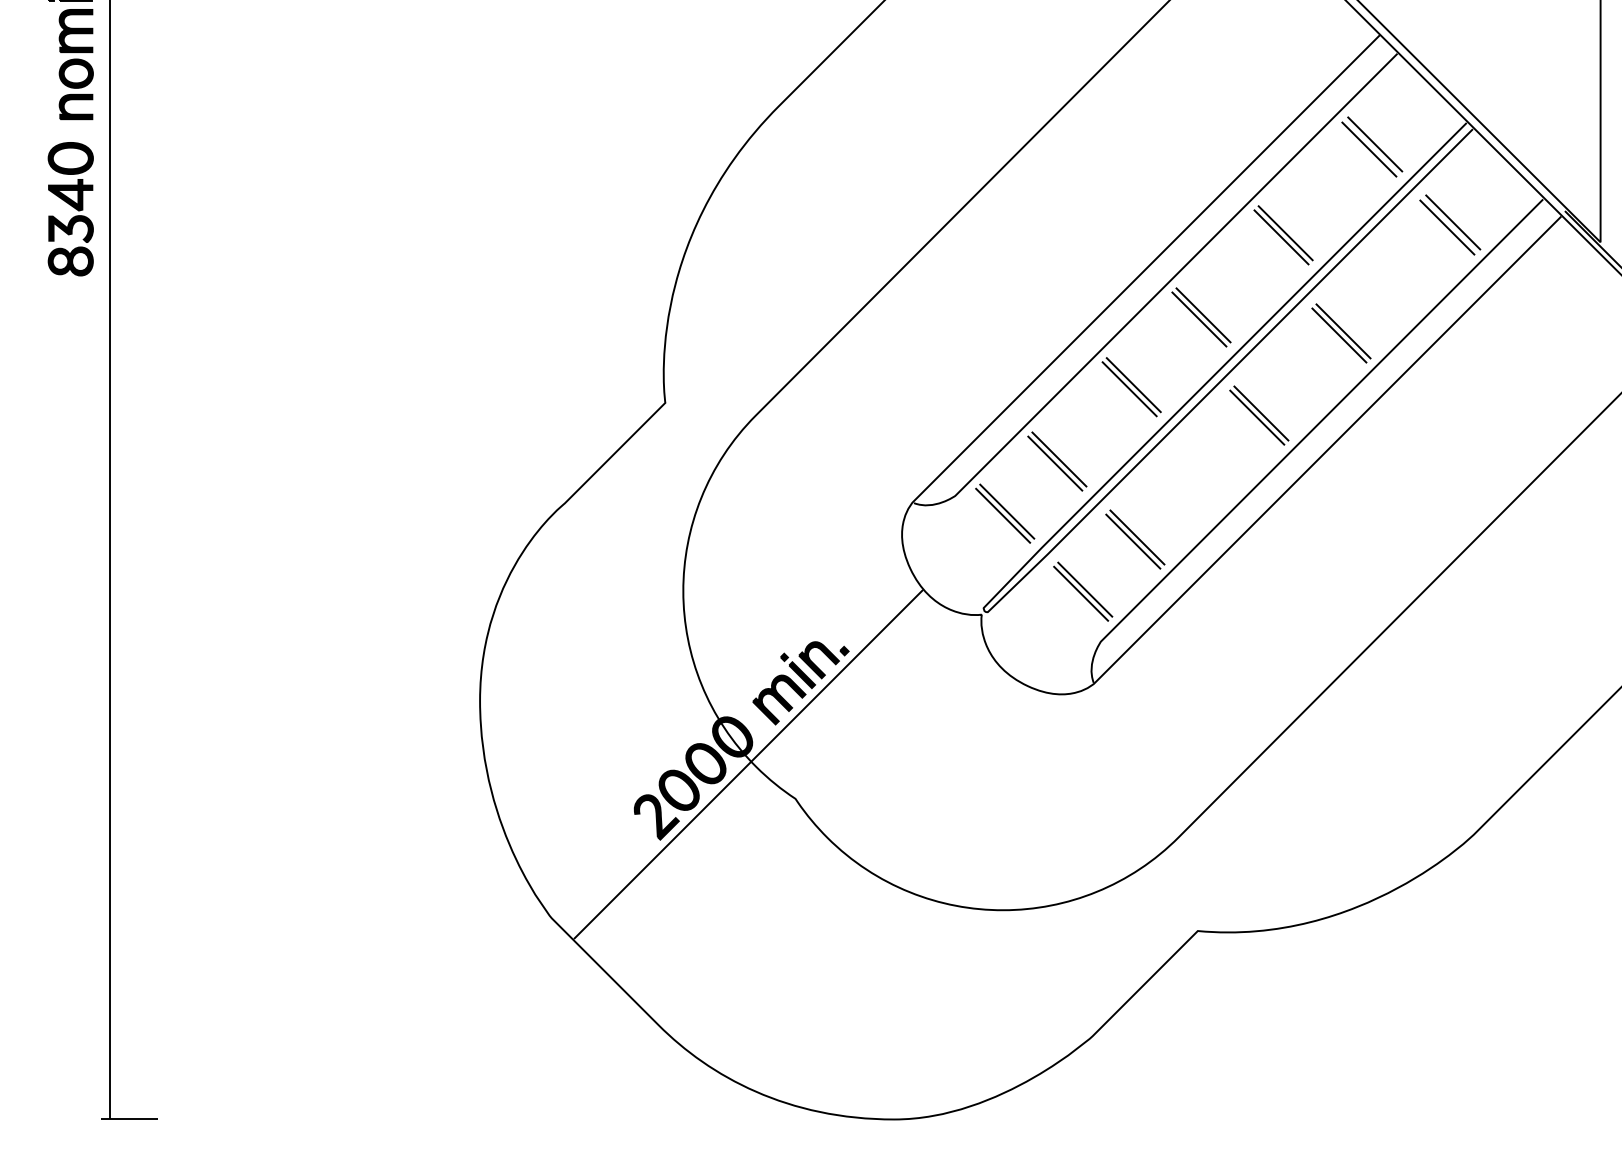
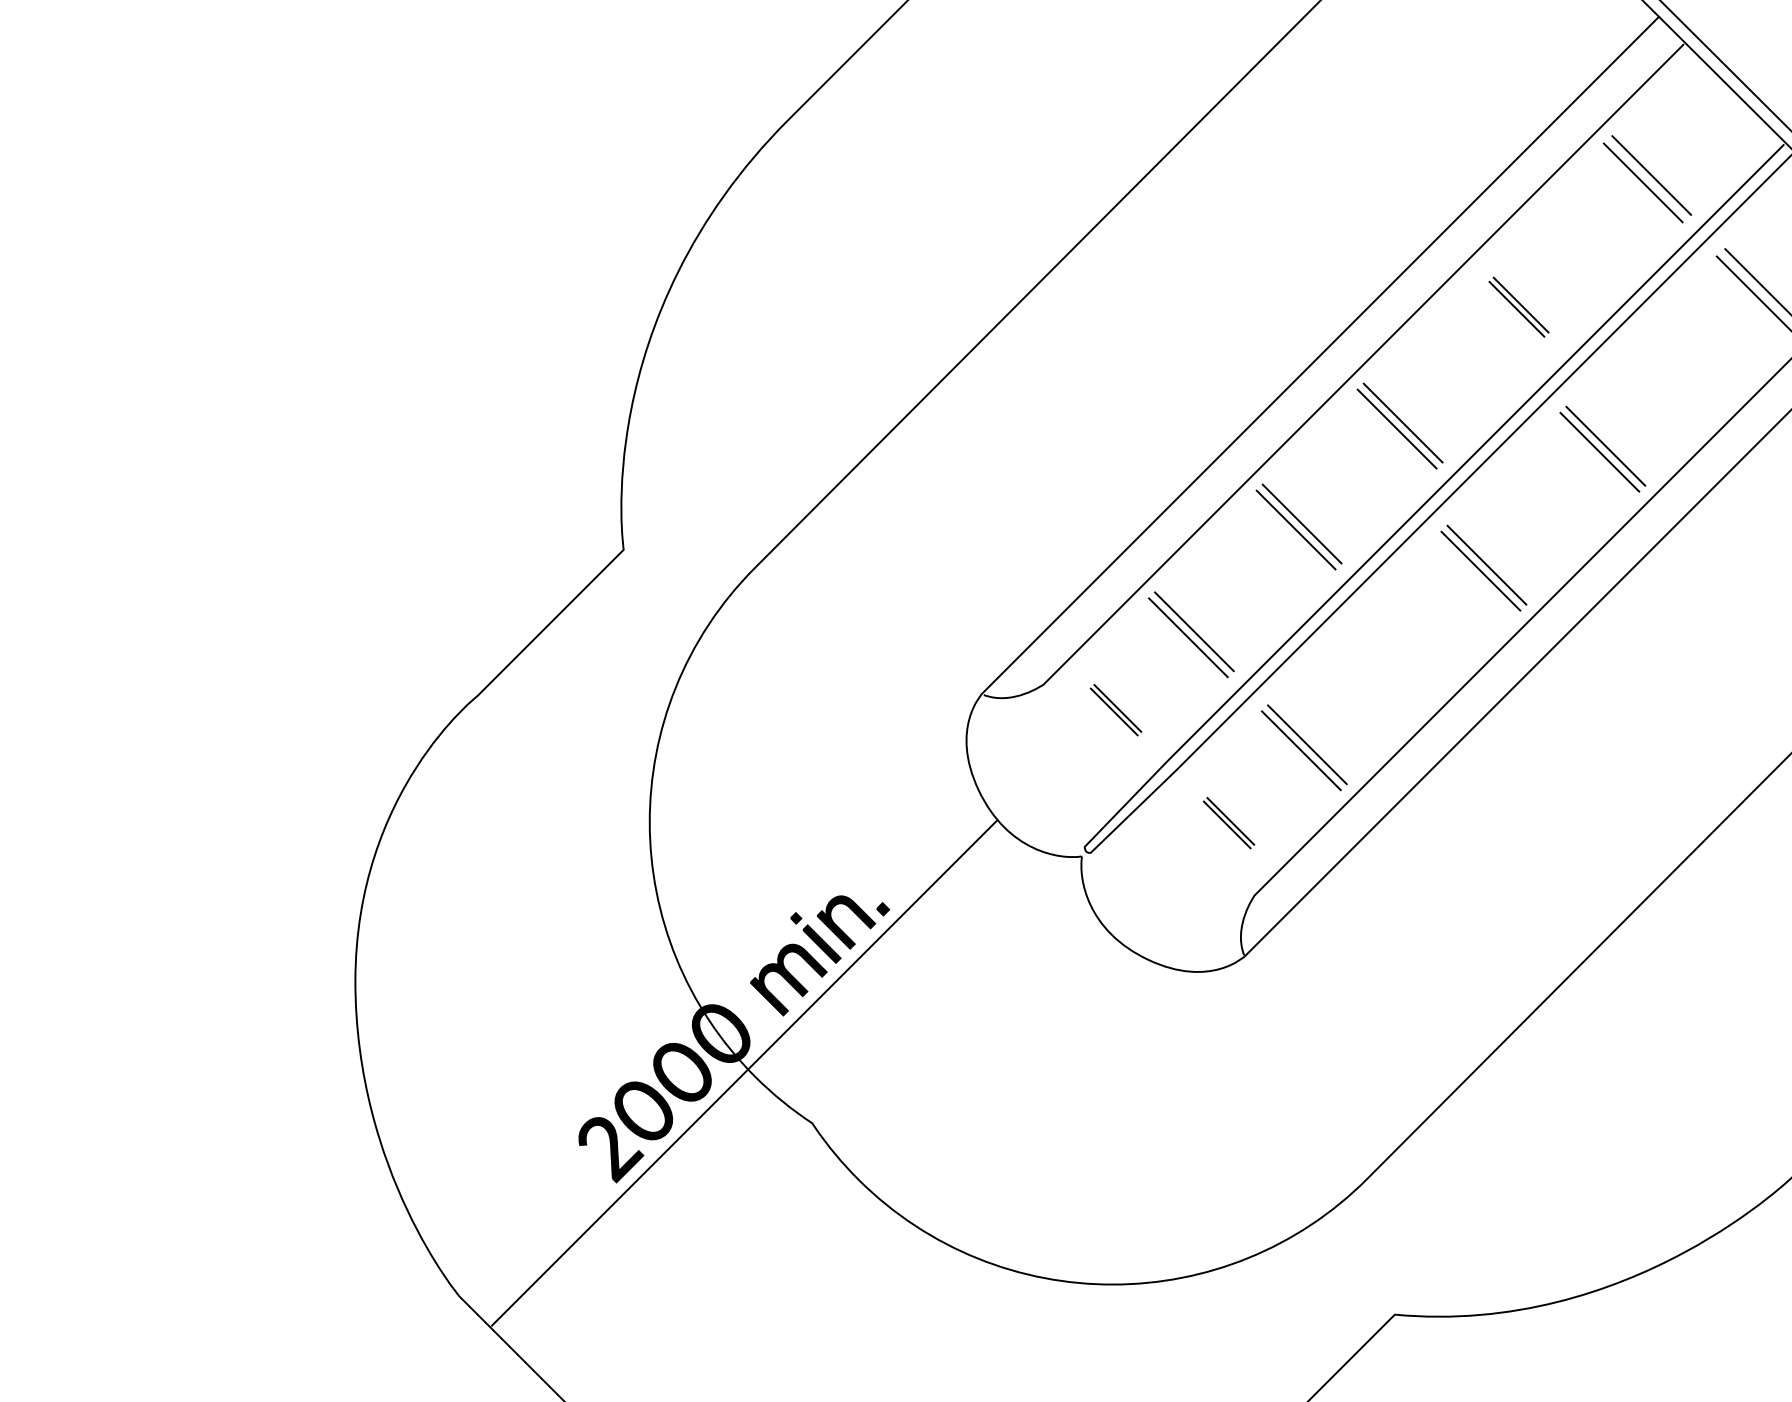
part: (1283, 235) -> (1518, 307), size x0.7
part: (1005, 513) -> (1116, 709), size x0.6
part: (1083, 591) -> (1229, 822), size x0.6

